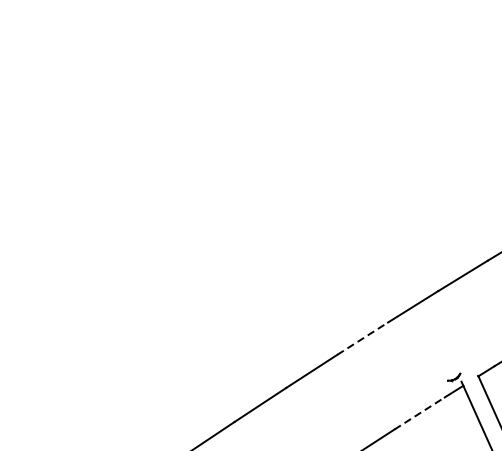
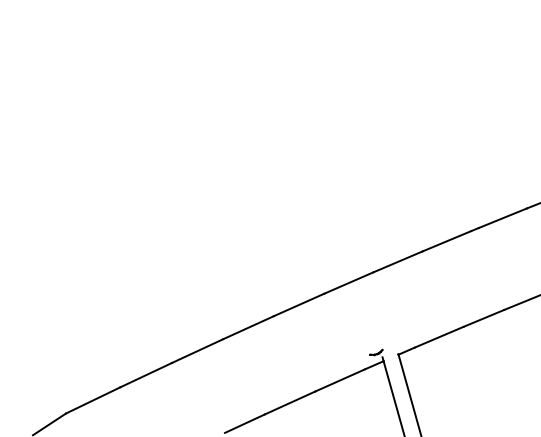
line: (363, 338) -> (299, 304), dashed -> solid
line: (419, 413) -> (340, 380), dashed -> solid

